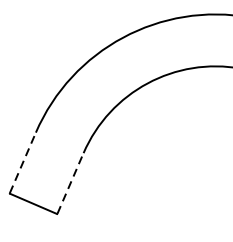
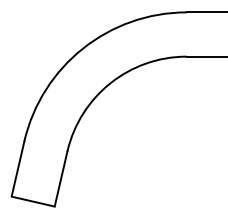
line: (23, 162) -> (18, 168), dashed -> solid
line: (71, 183) -> (61, 178), dashed -> solid

